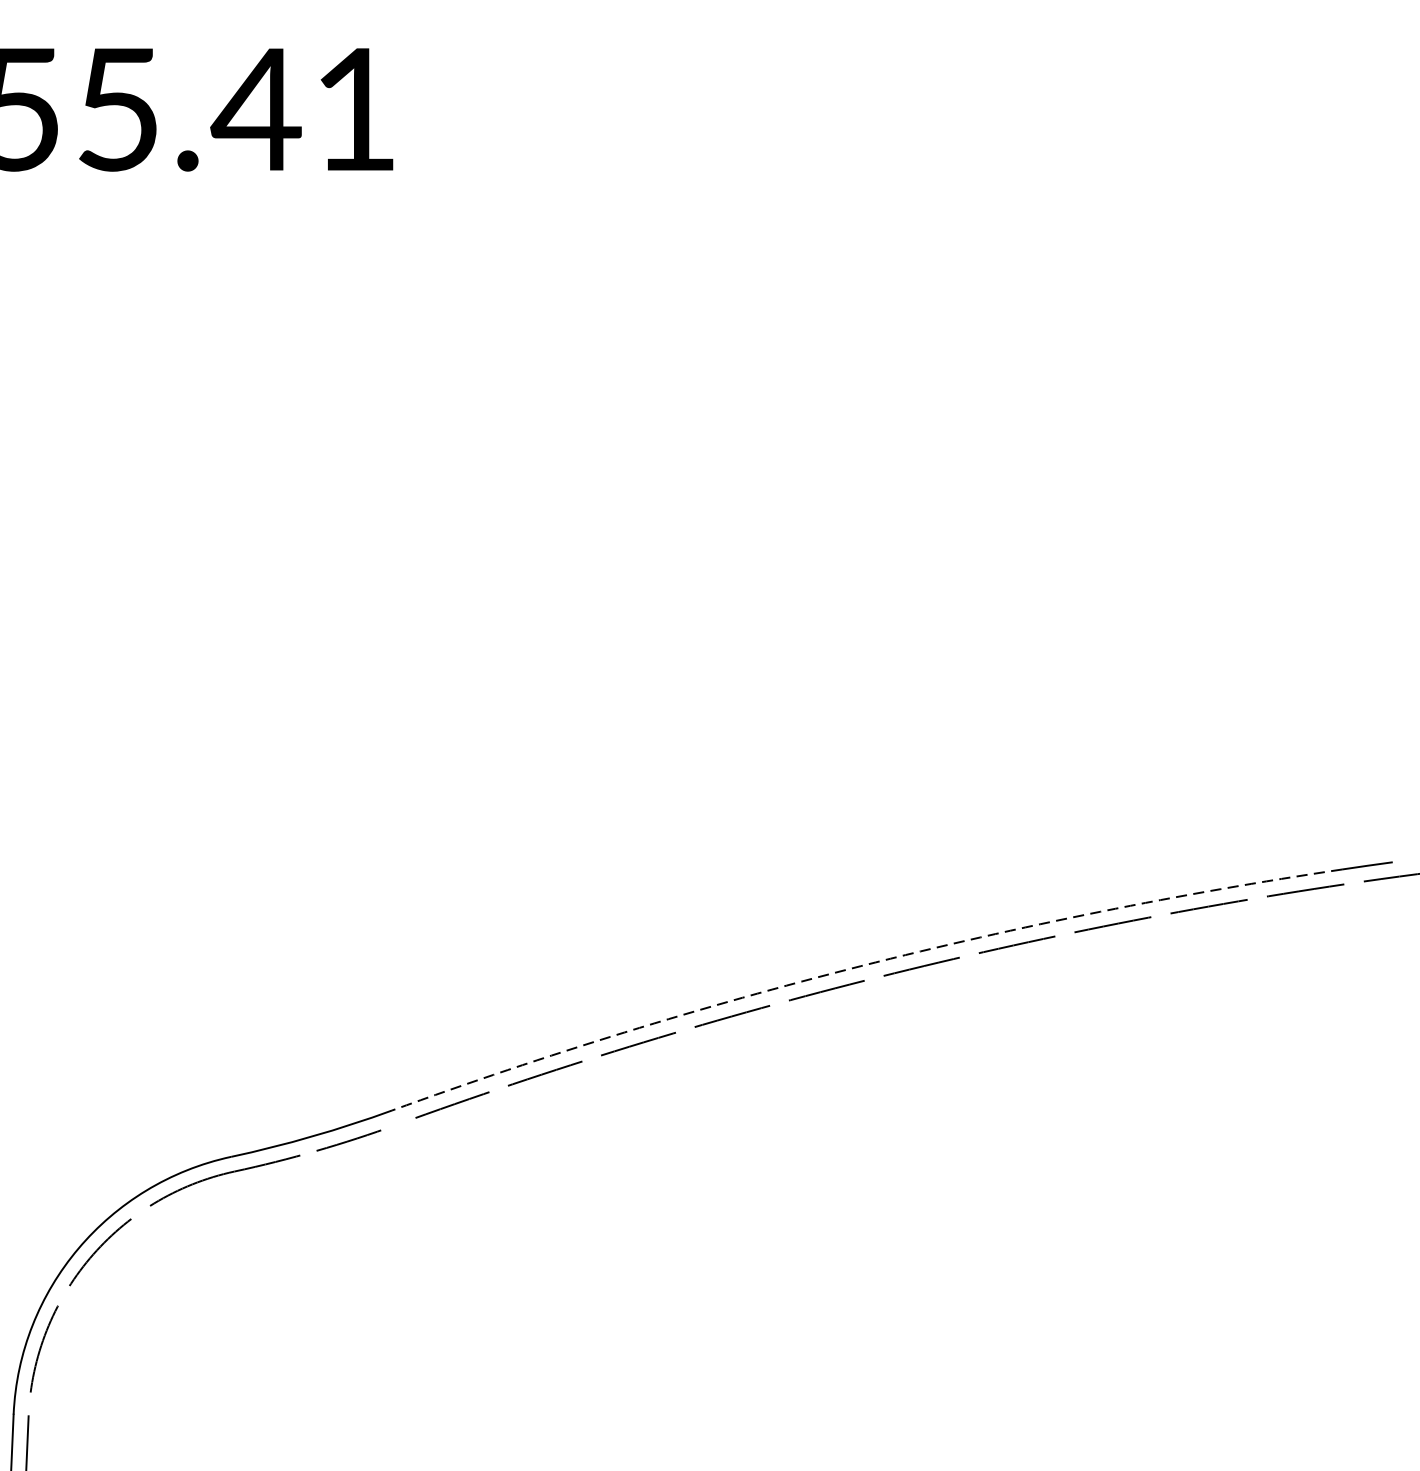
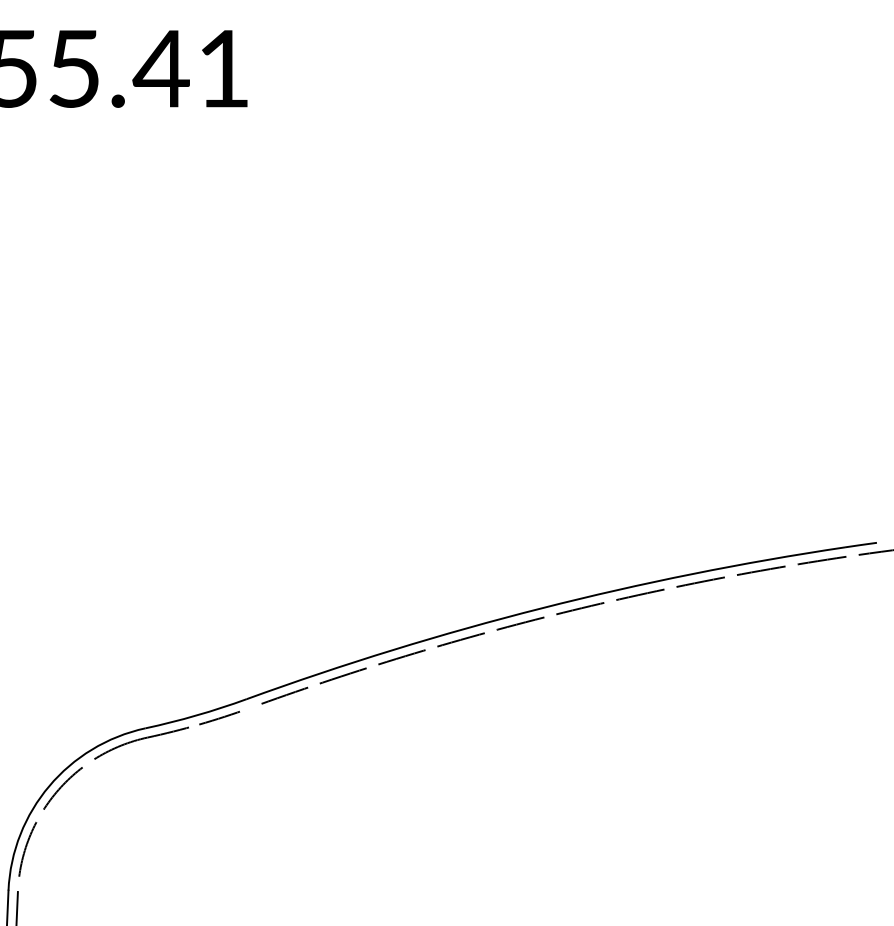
arc: (861, 966) -> (542, 608), dashed -> solid

